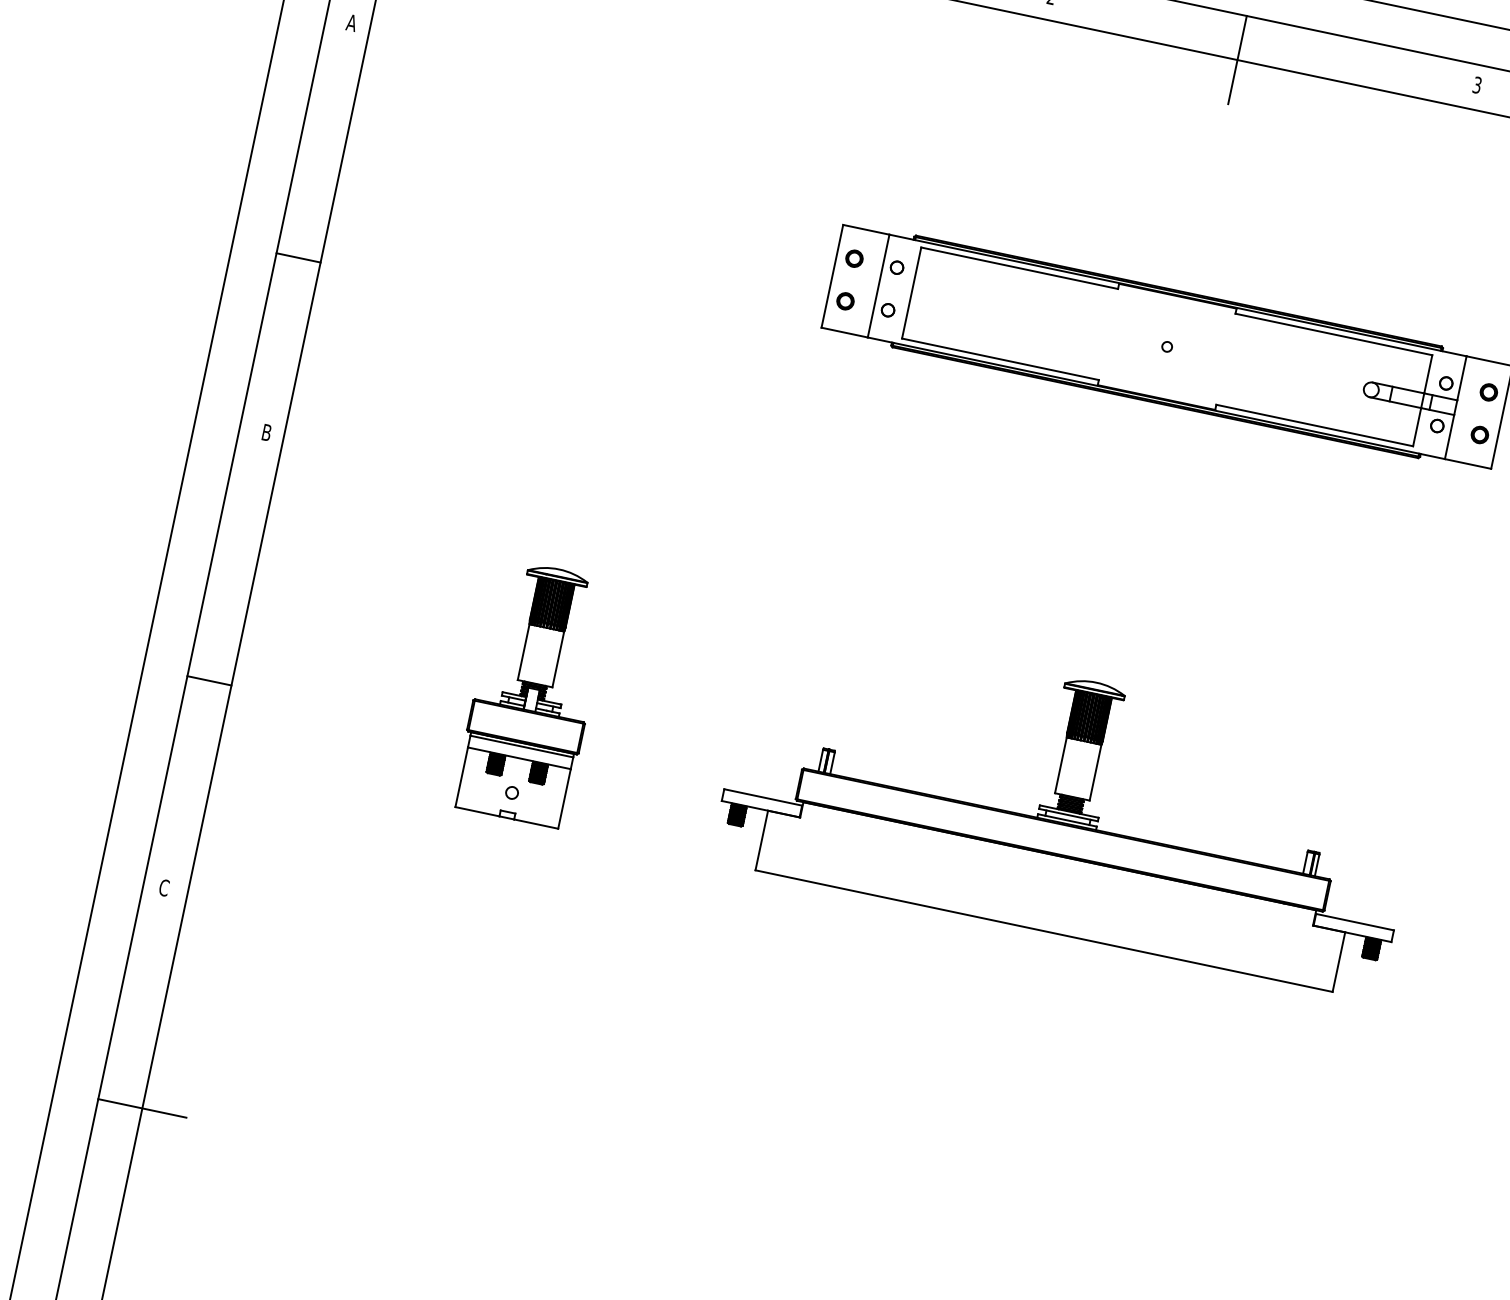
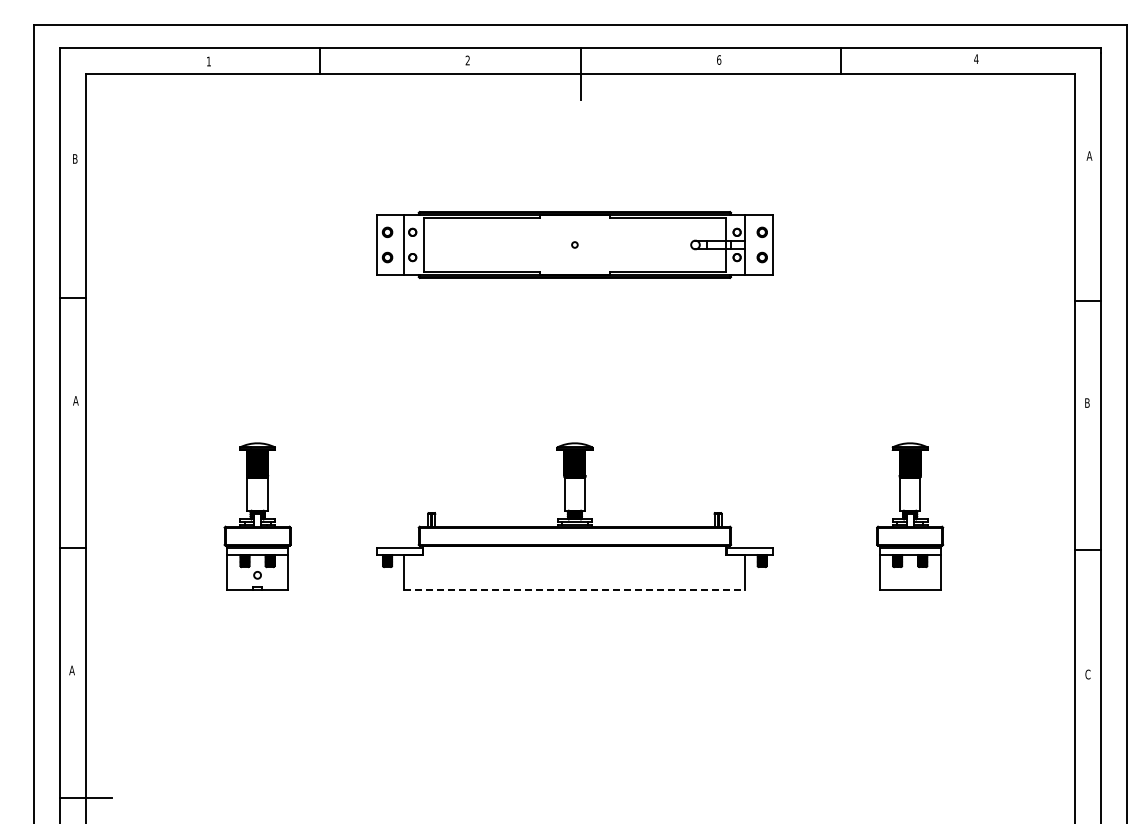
text: (350, 21) -> (74, 158), A -> B
text: (1478, 84) -> (719, 59), 3 -> 6
text: (266, 432) -> (75, 400), B -> A
text: (163, 887) -> (71, 670), C -> A
line: (1044, 932) -> (575, 590), solid -> dashed

